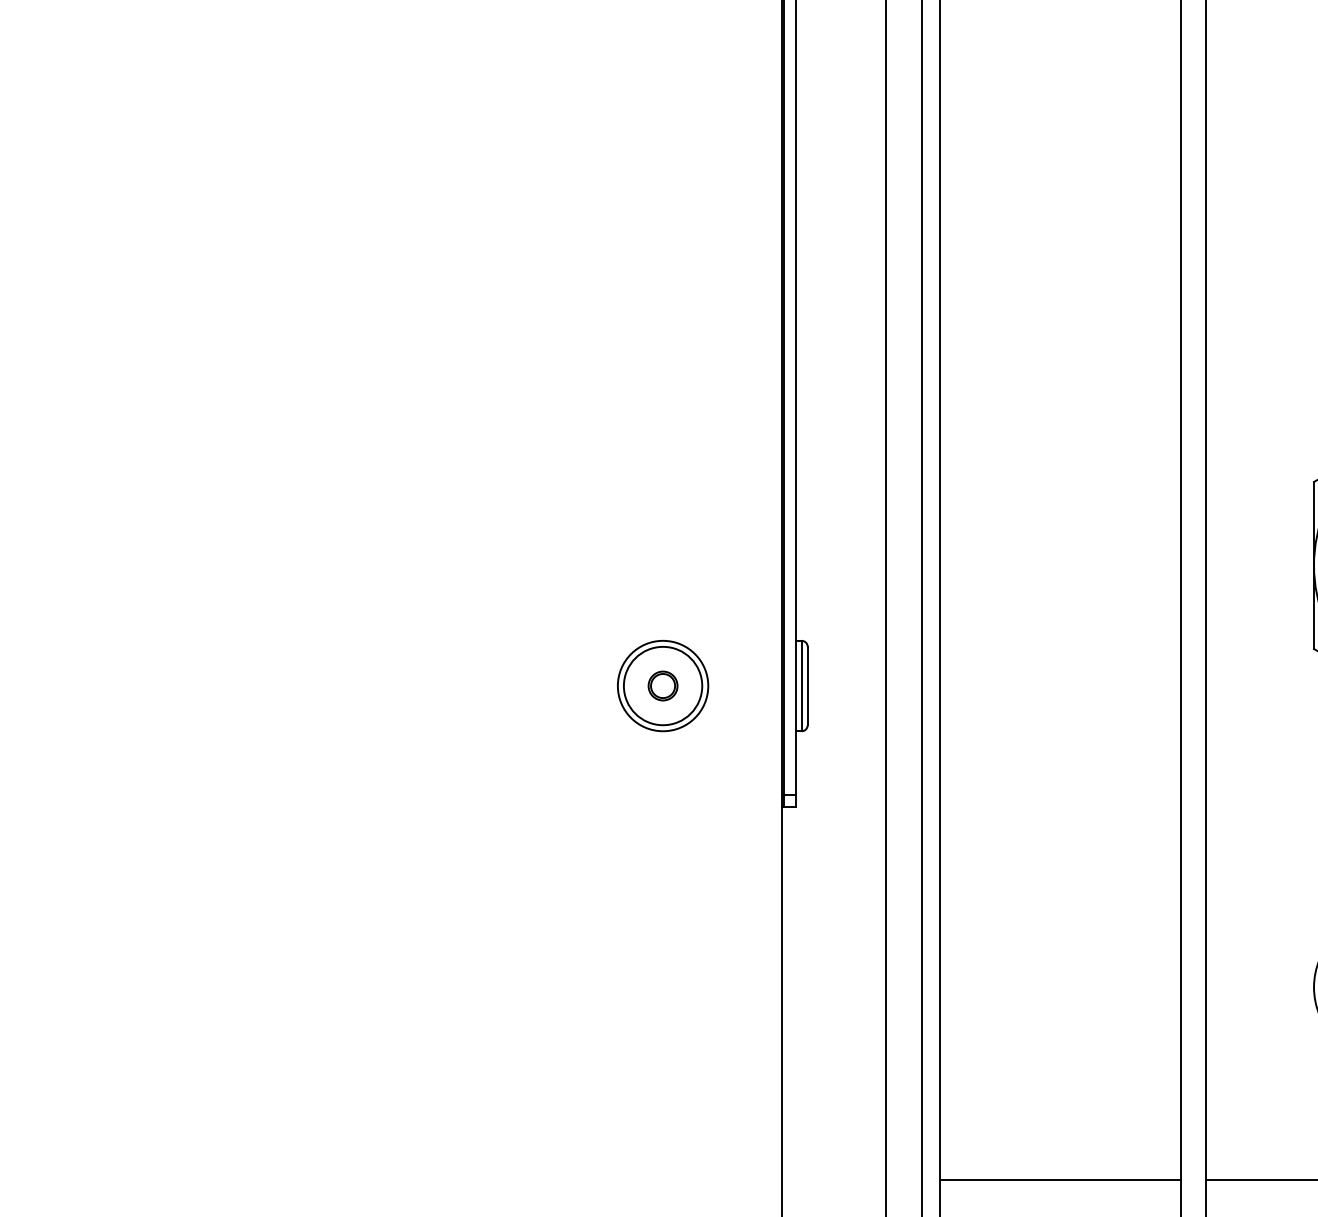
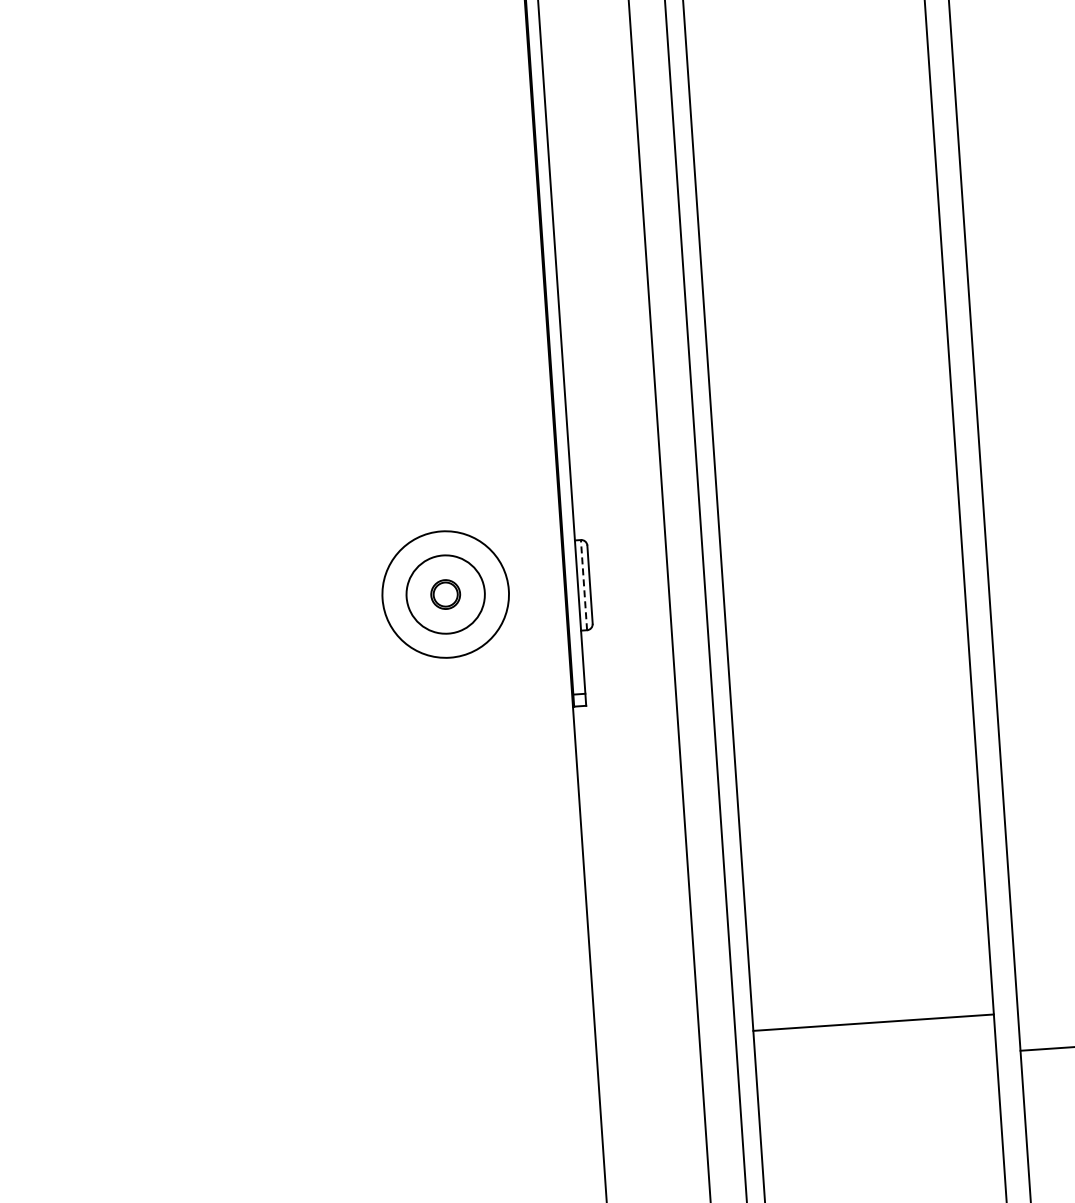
circle: (662, 685) -> (445, 594), size x1.4
line: (801, 685) -> (583, 584), solid -> dashed
line: (1060, 1180) -> (873, 1022), moved

